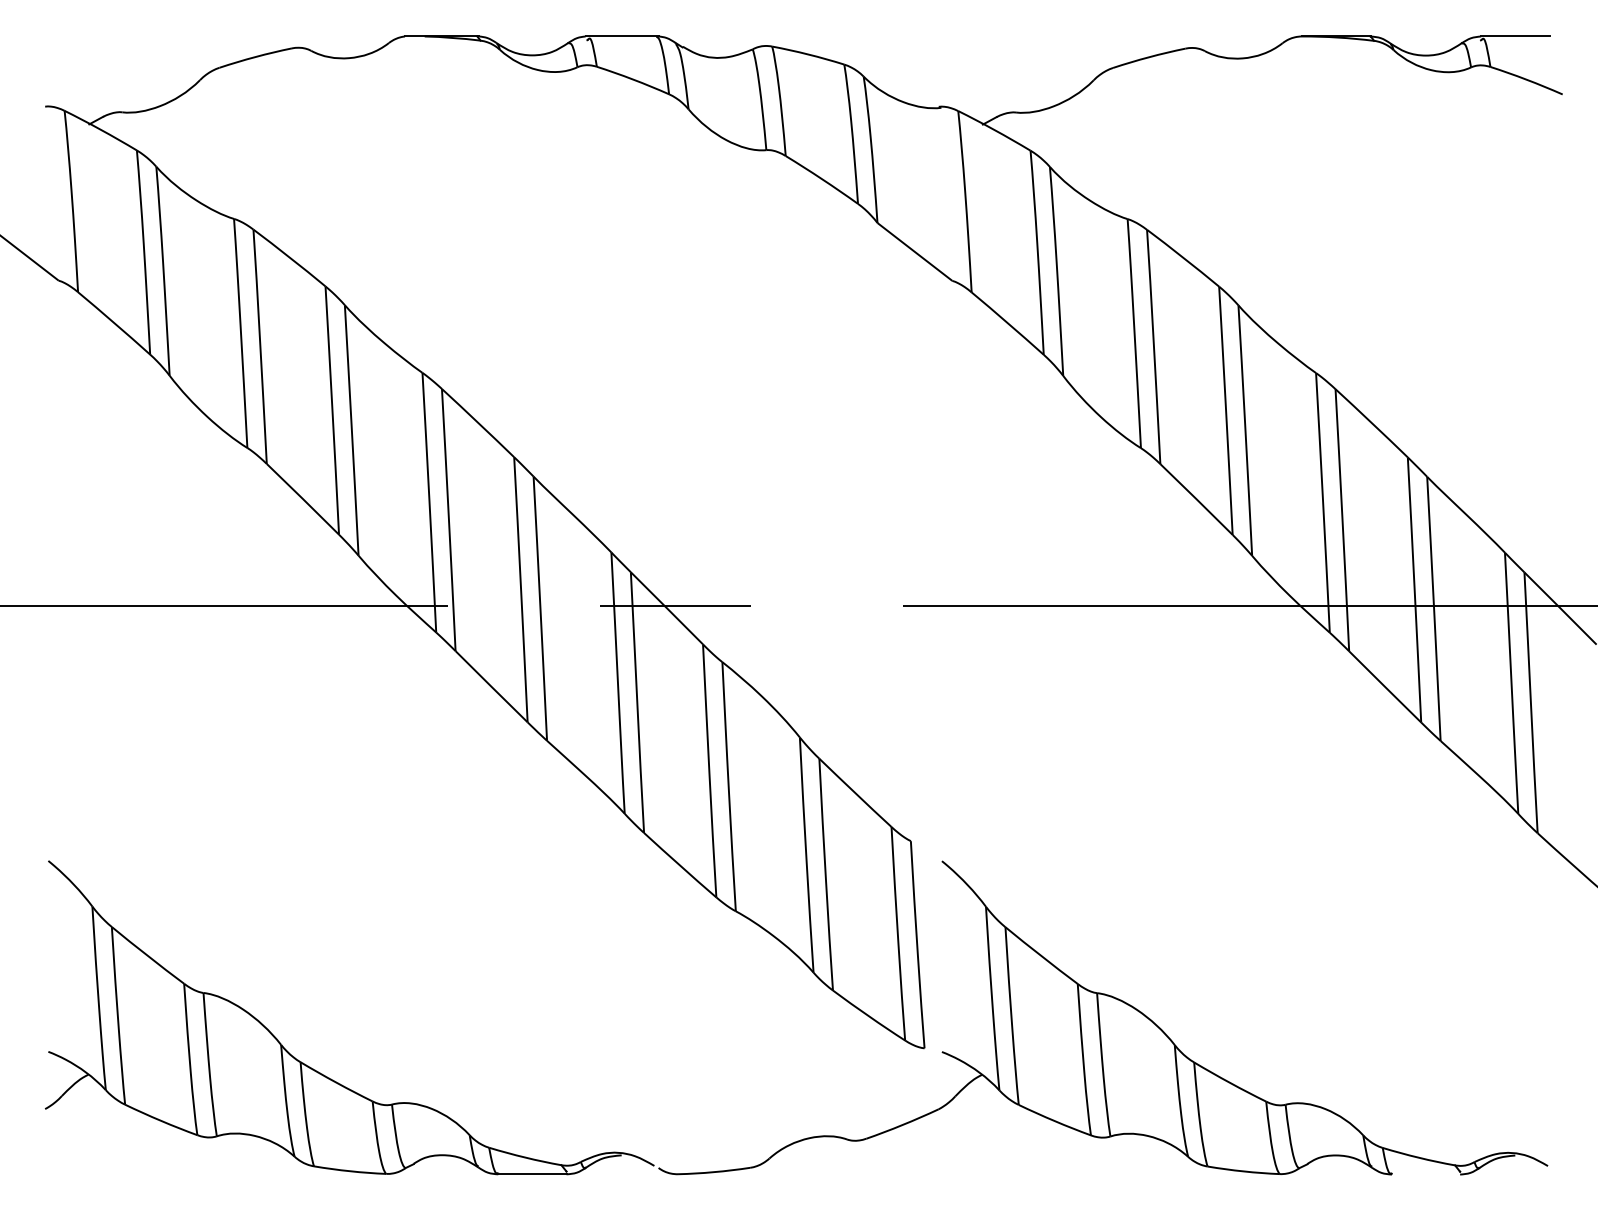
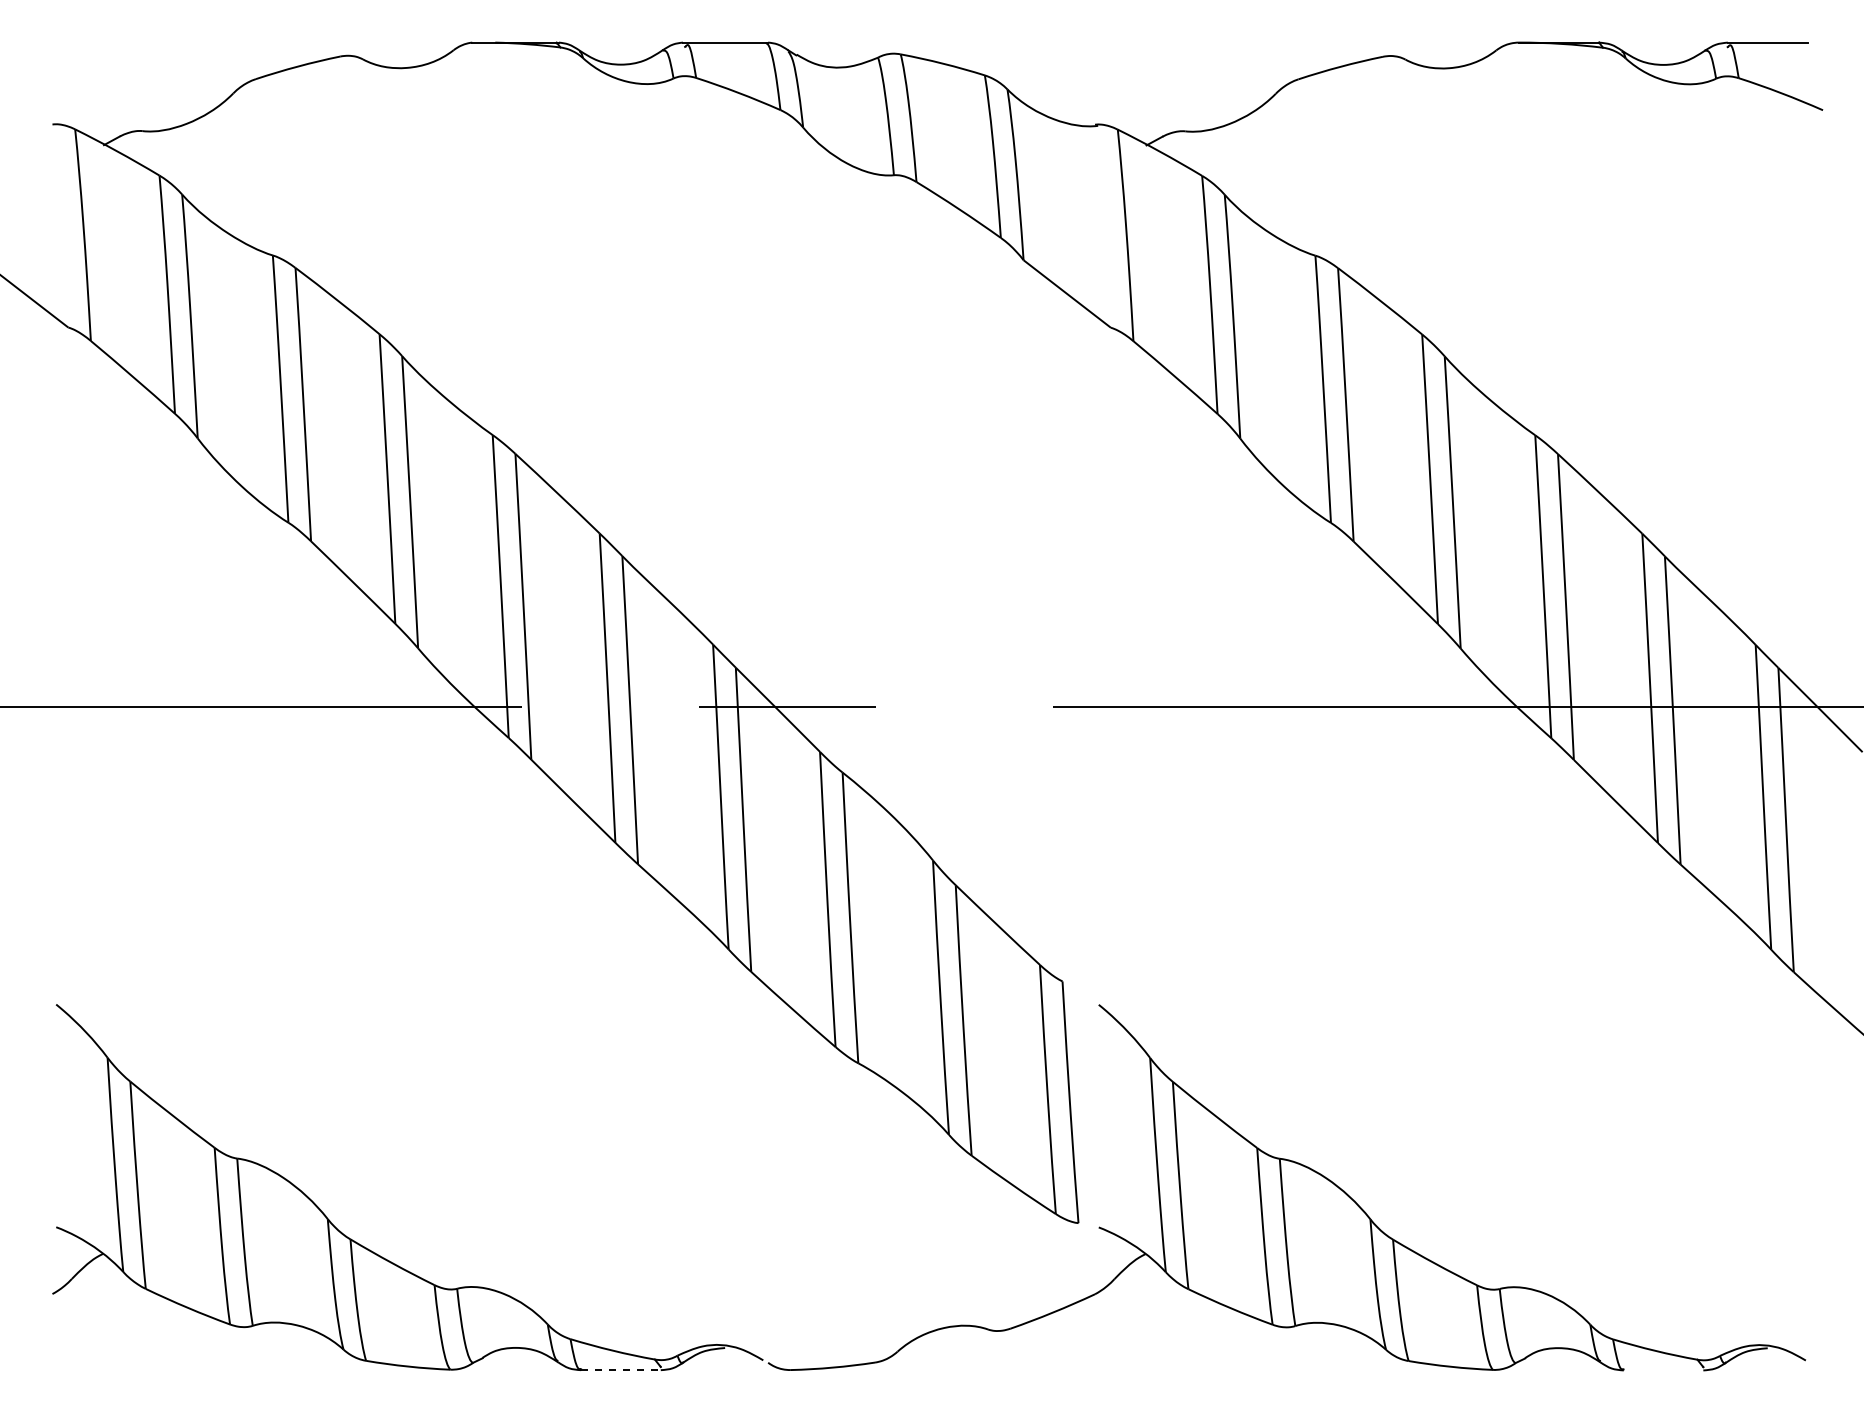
line: (532, 1174) -> (620, 1370), solid -> dashed

